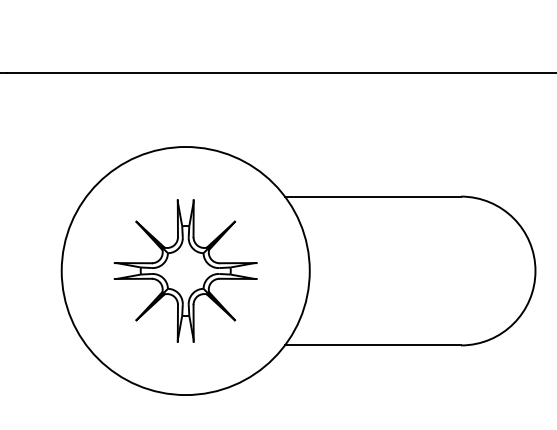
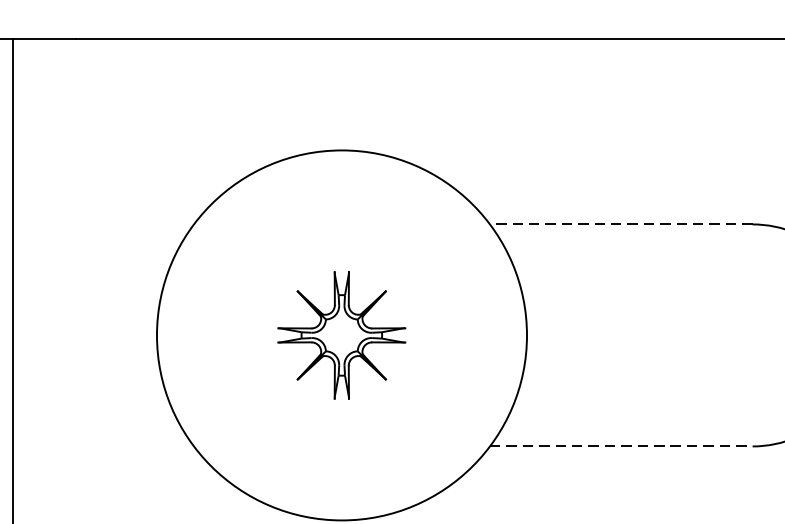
line: (372, 196) -> (620, 224), solid -> dashed
part: (185, 270) -> (341, 334), size x0.6
line: (373, 345) -> (622, 446), solid -> dashed

